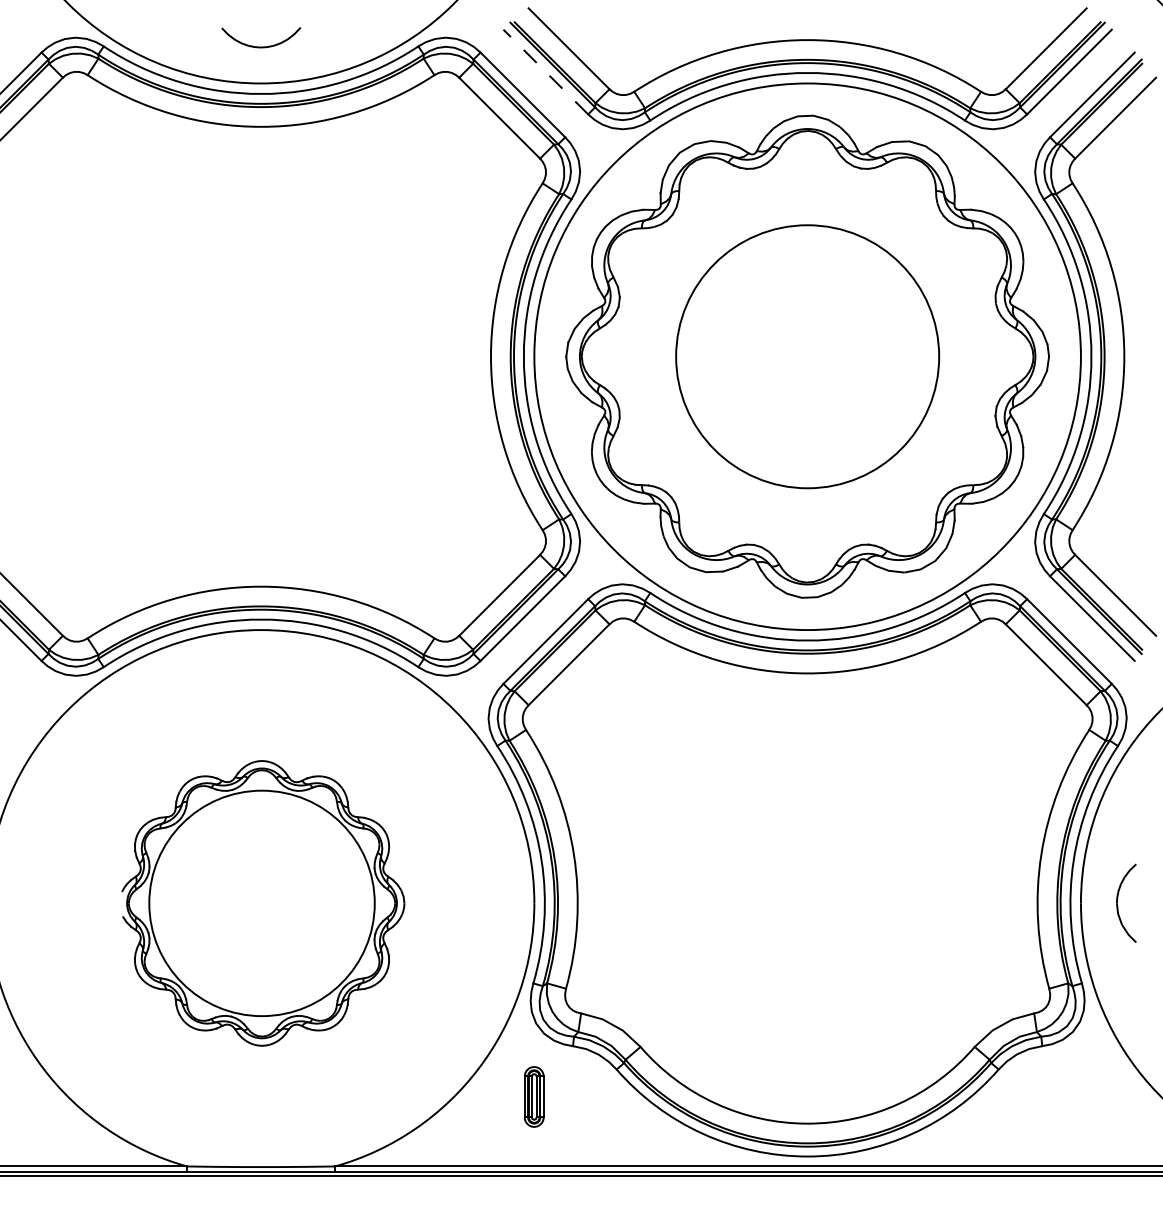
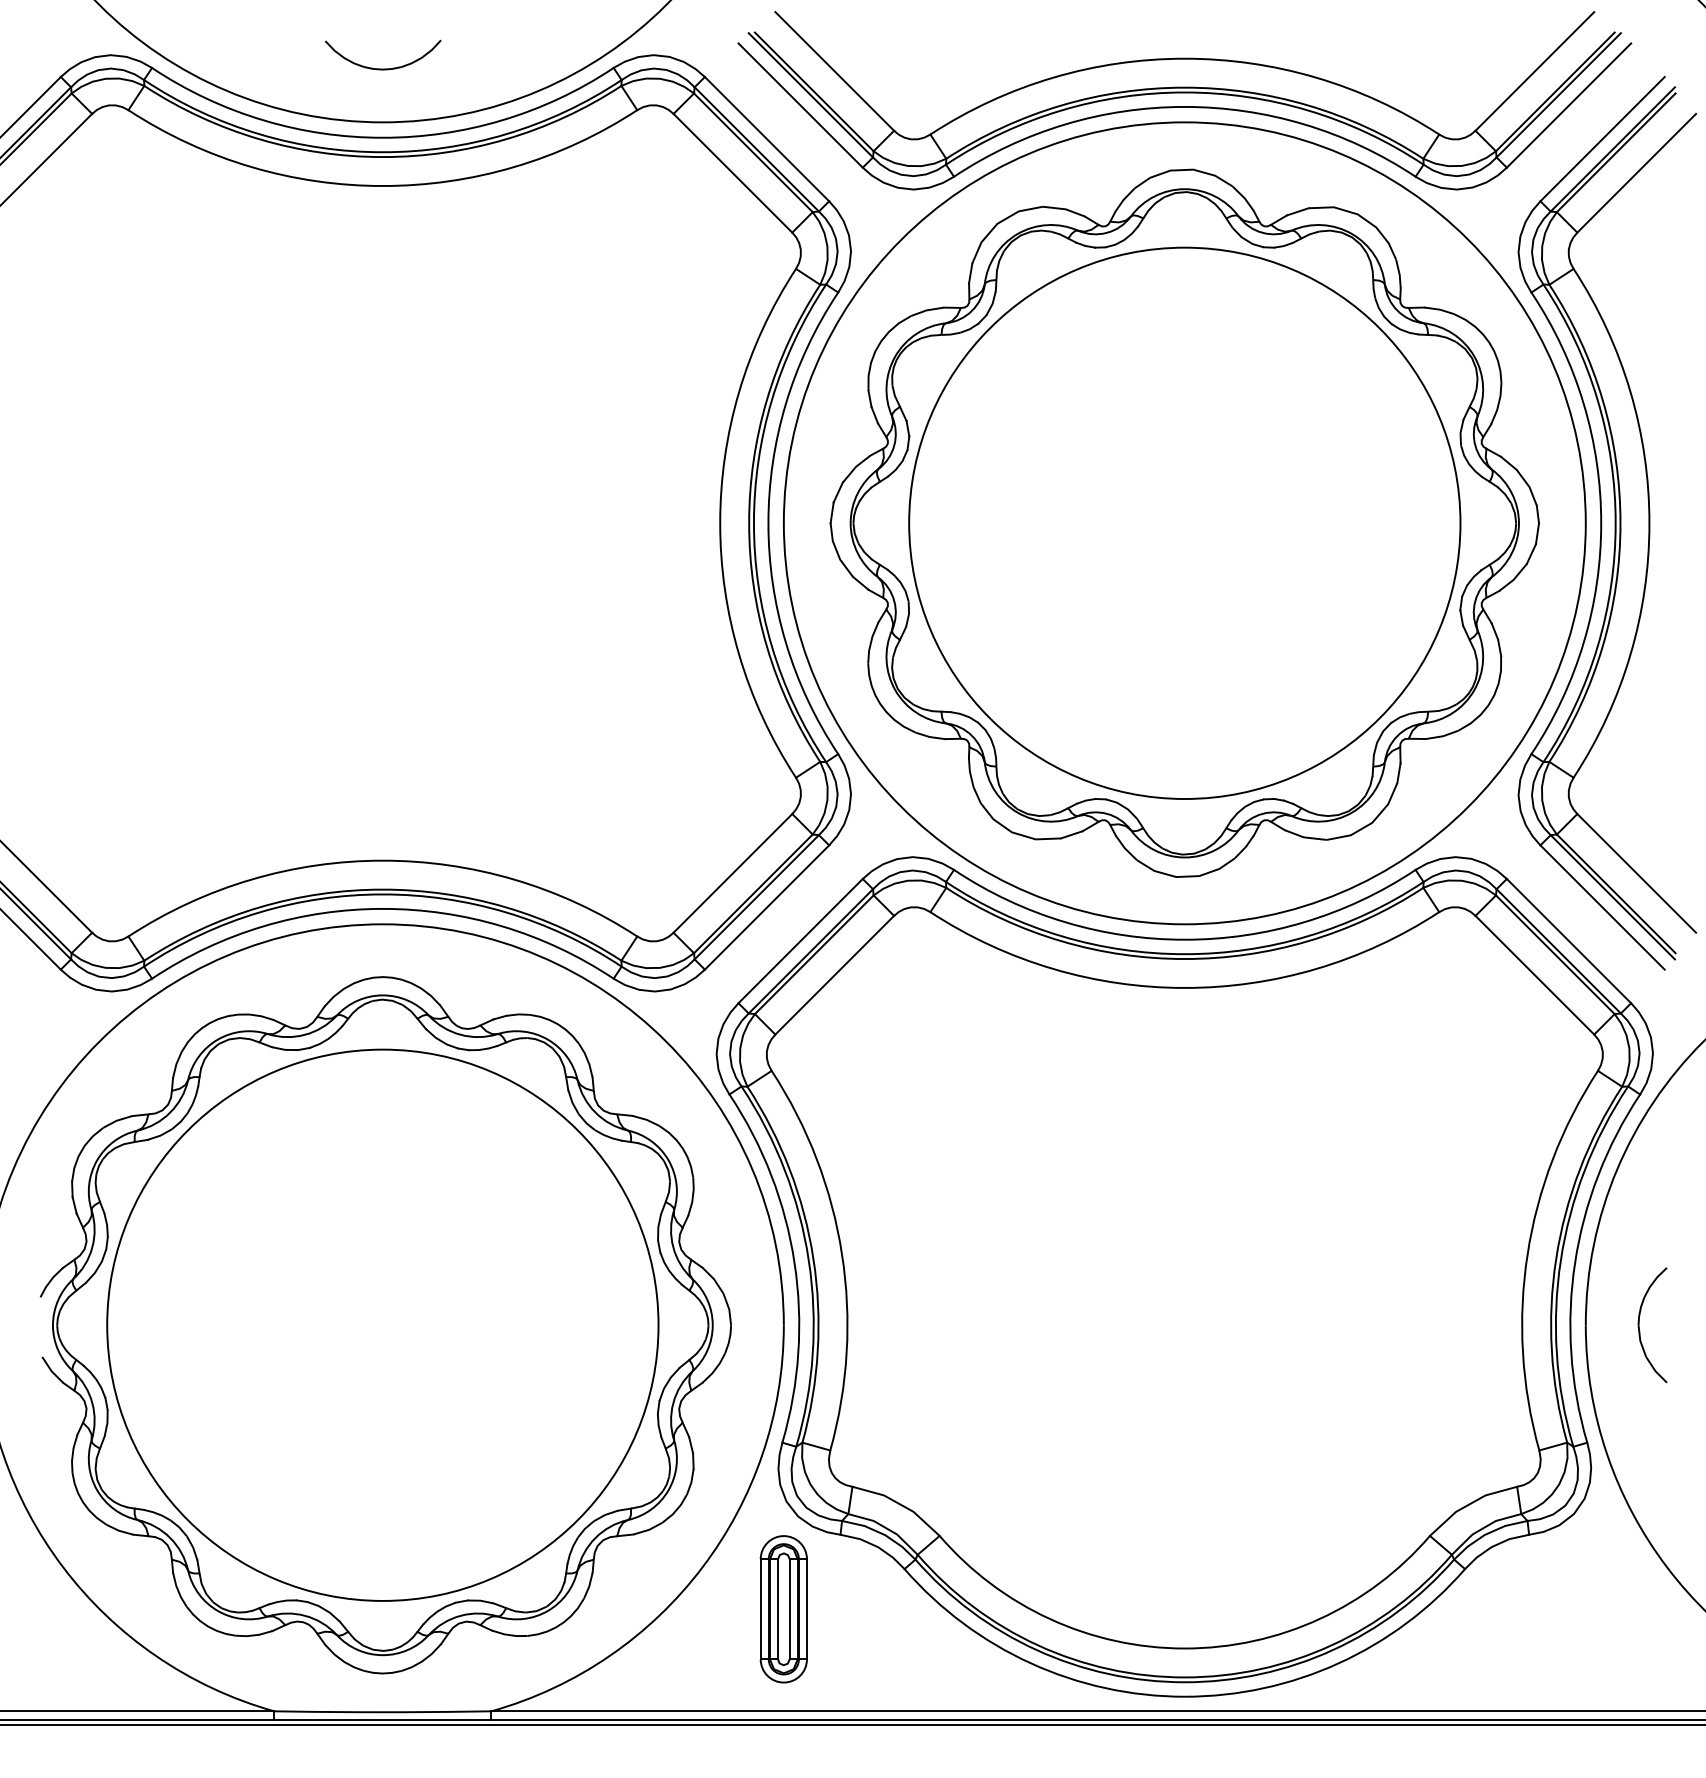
line: (545, 72) -> (800, 106), dashed -> solid
circle: (807, 356) -> (1184, 522), size x1.43
part: (263, 903) -> (386, 1325), size x1.67
part: (533, 1096) -> (782, 1608), size x1.67

